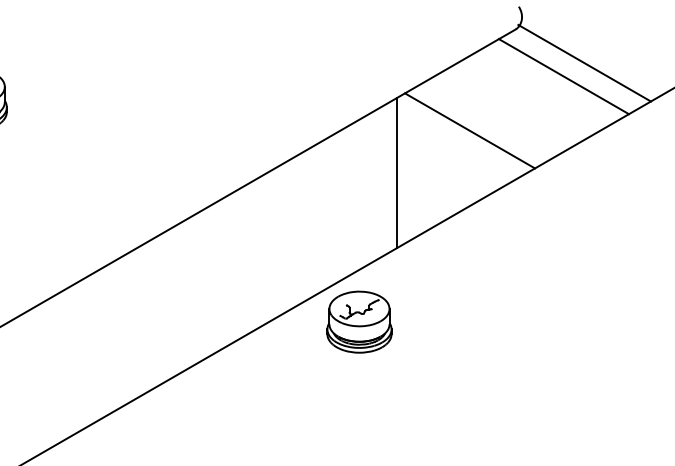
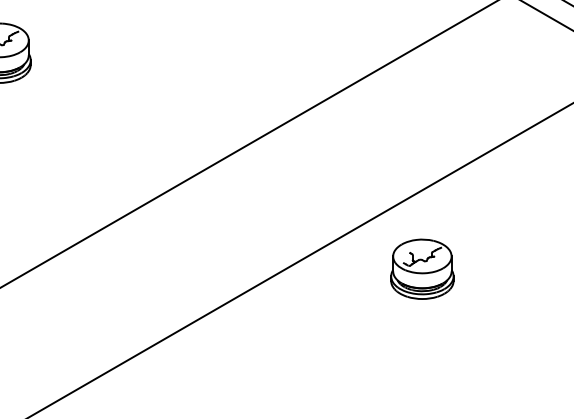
line: (470, 130) -> (481, 82), removed
line: (396, 173) -> (409, 124), removed
part: (359, 321) -> (422, 268), moved

